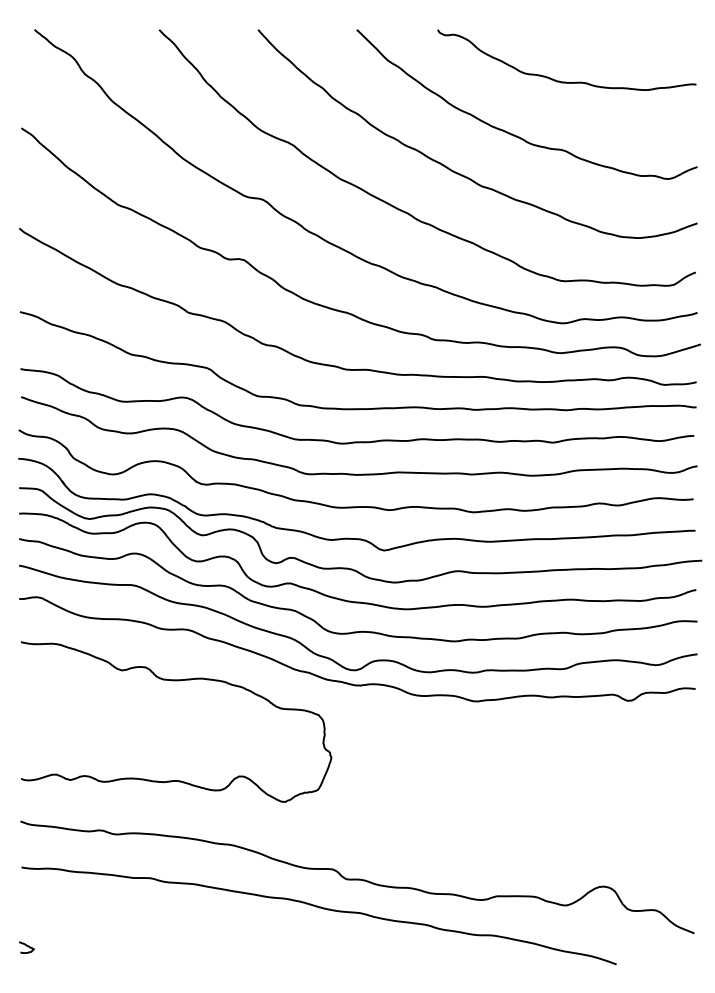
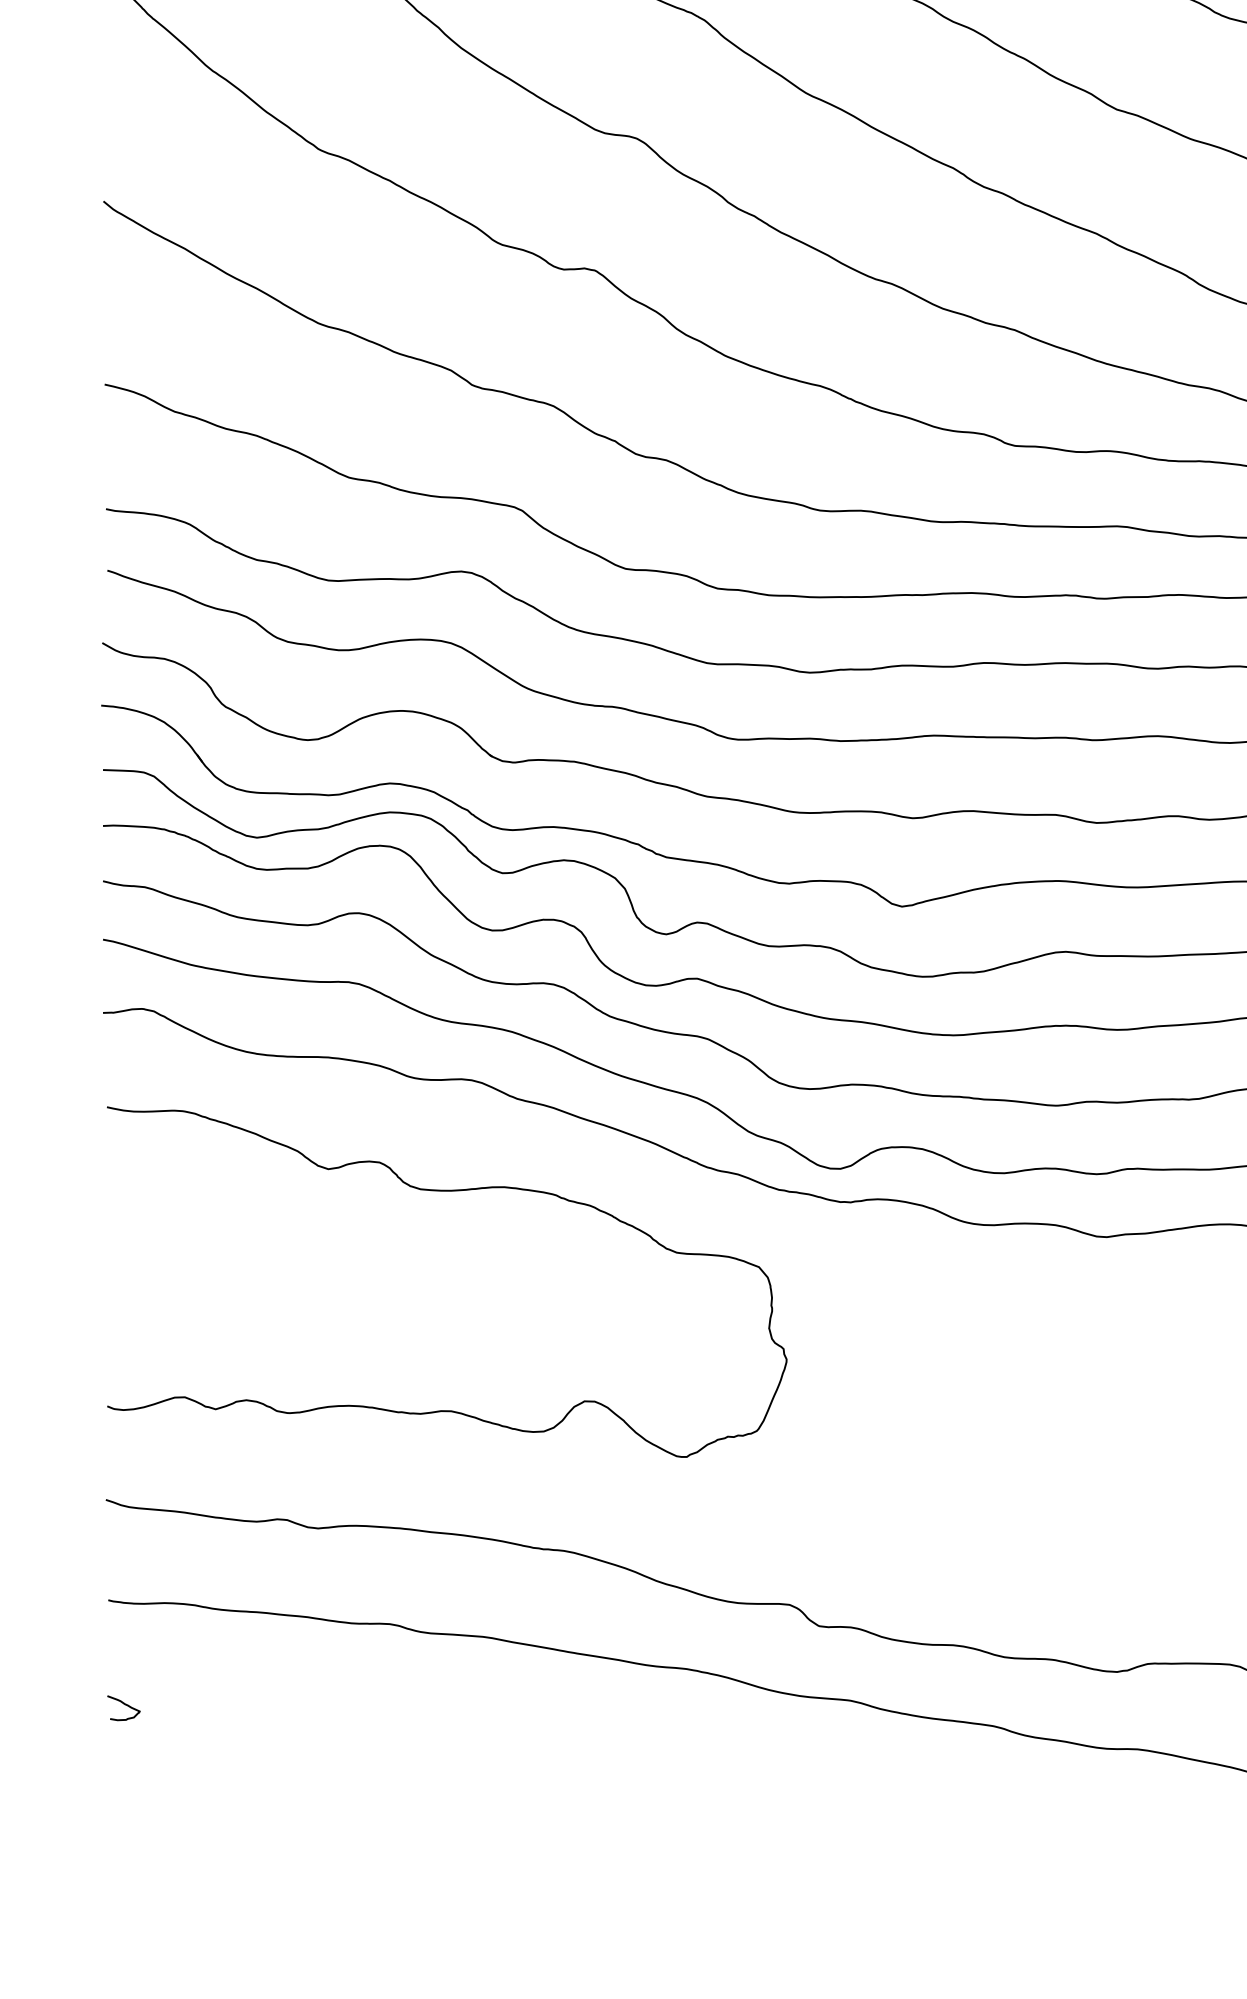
curve: (26, 946) -> (123, 1705), moved

